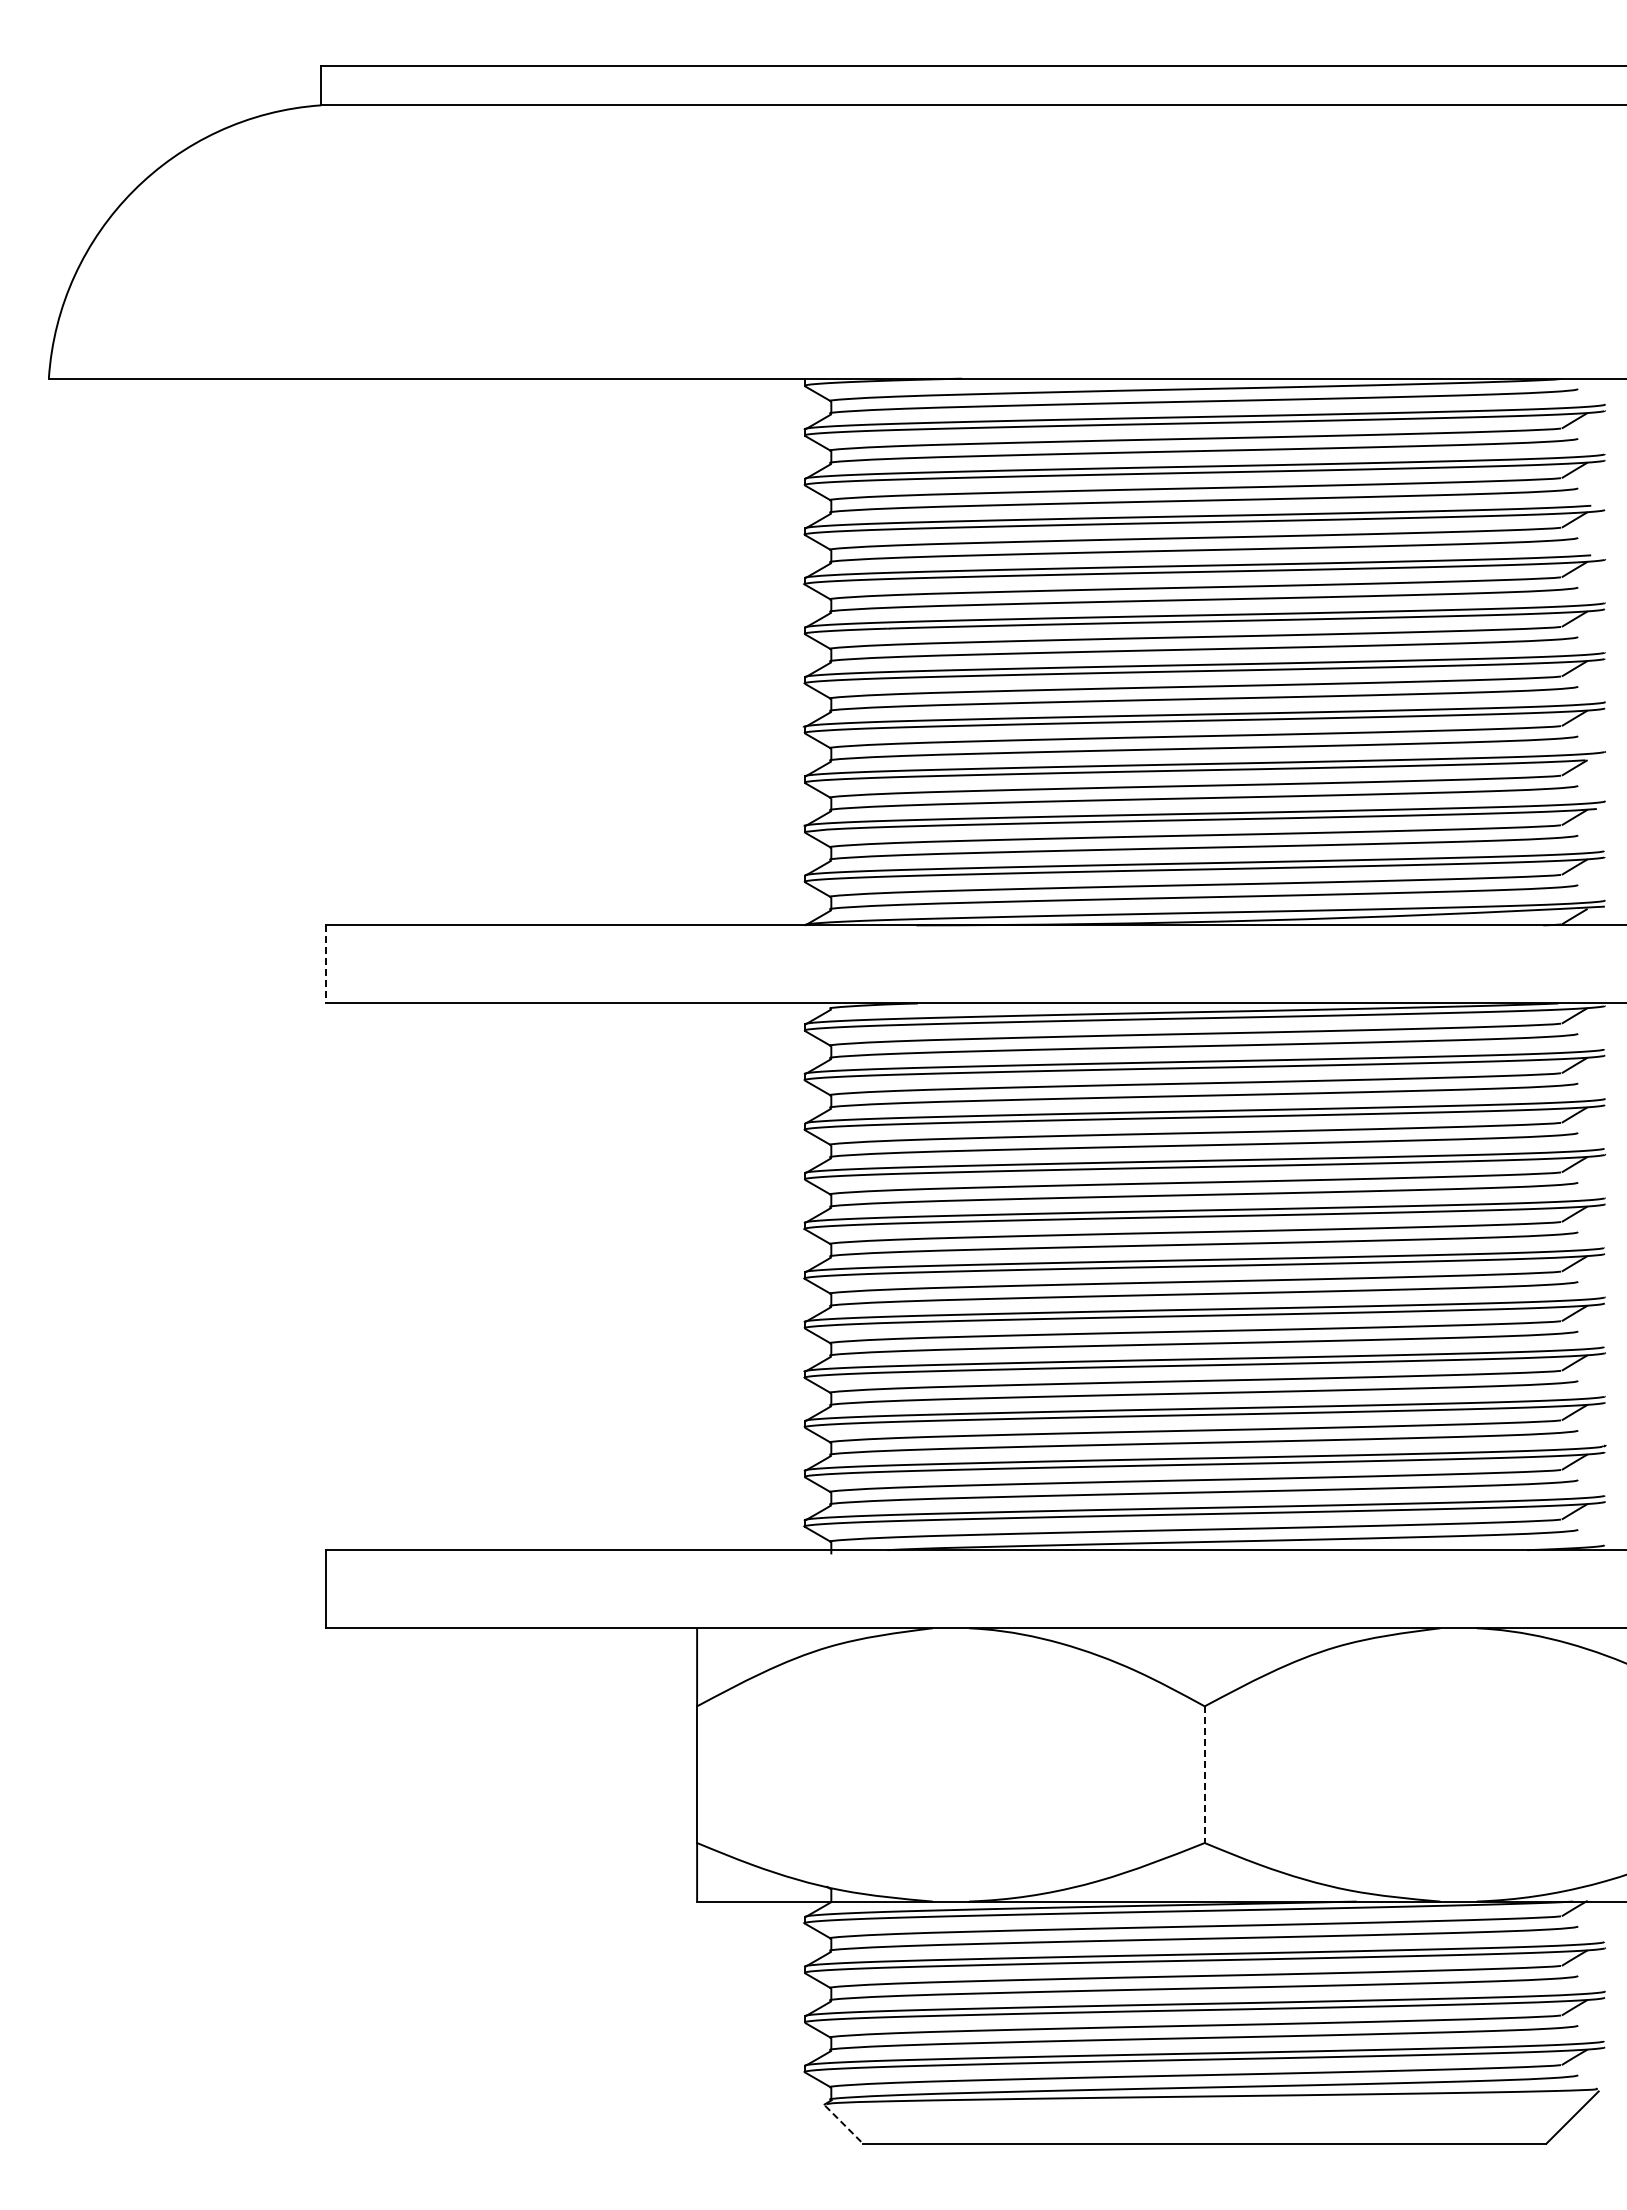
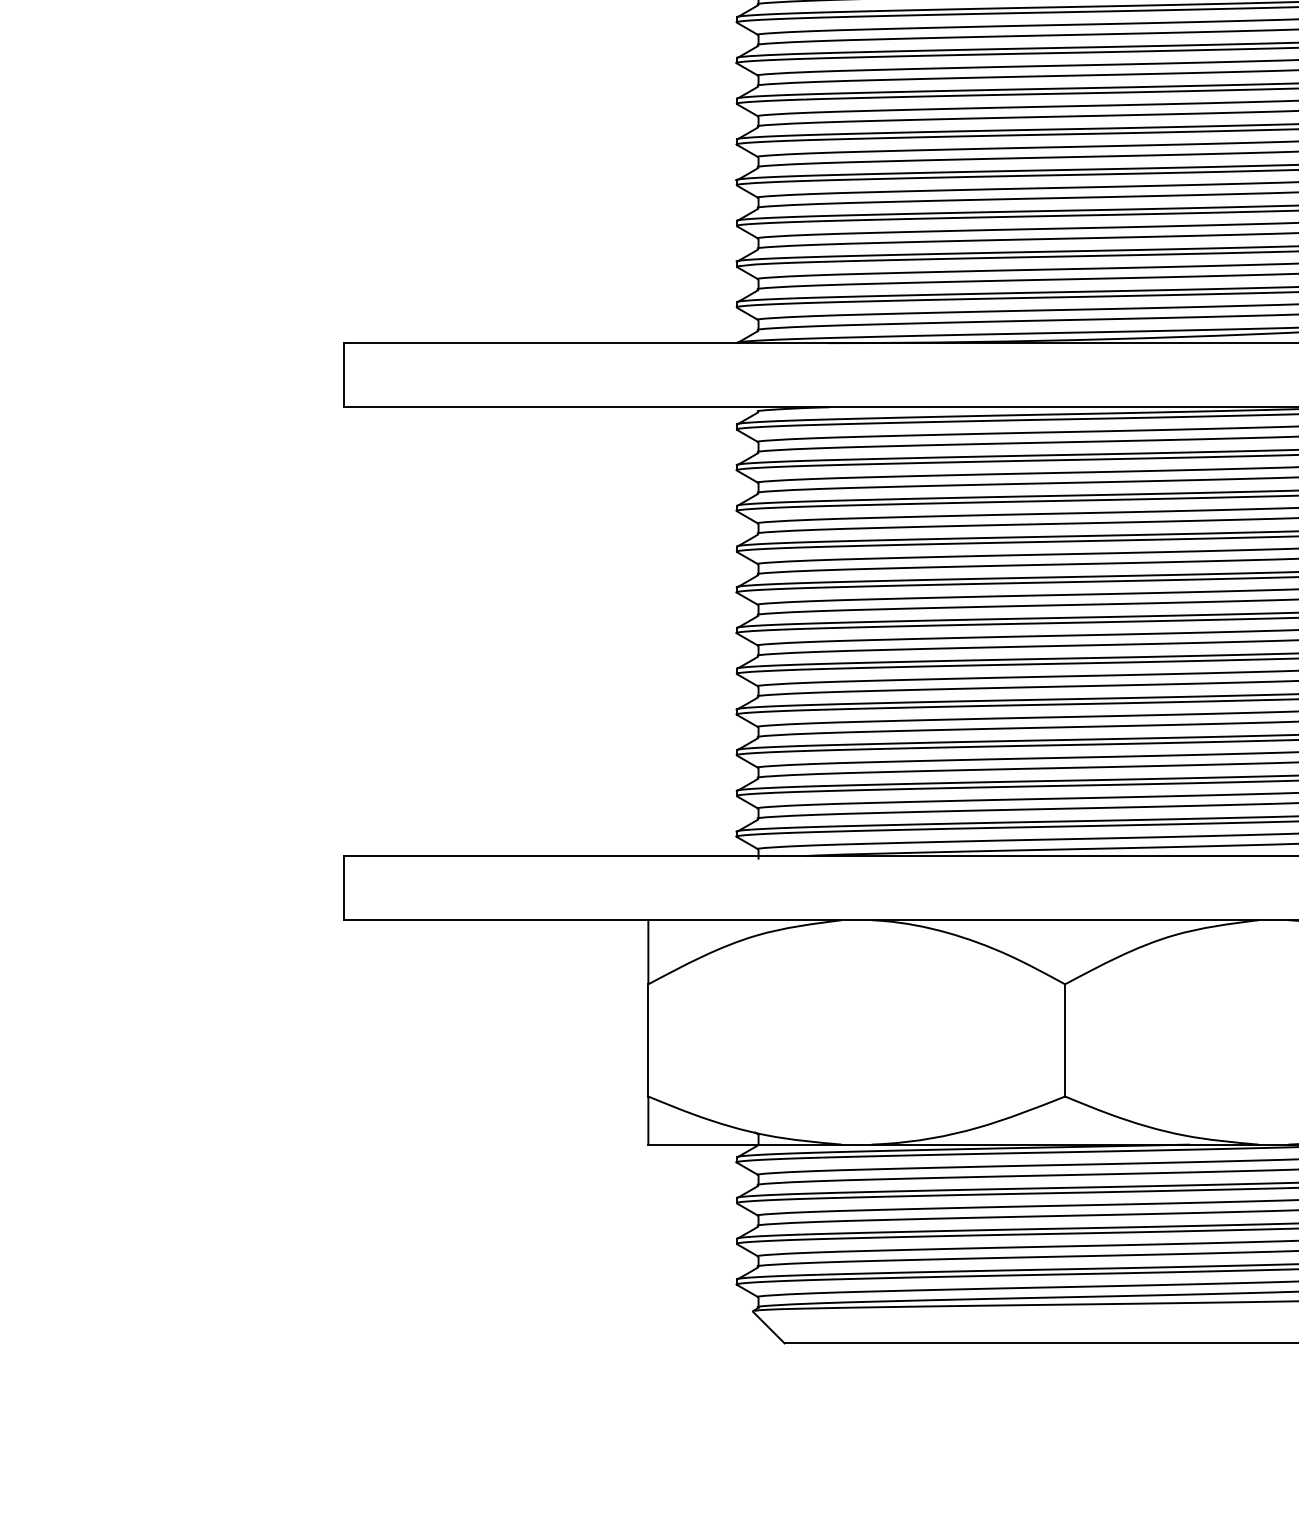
line: (326, 964) -> (344, 375), dashed -> solid
line: (1204, 1775) -> (1064, 1041), dashed -> solid
line: (844, 2124) -> (769, 1327), dashed -> solid

